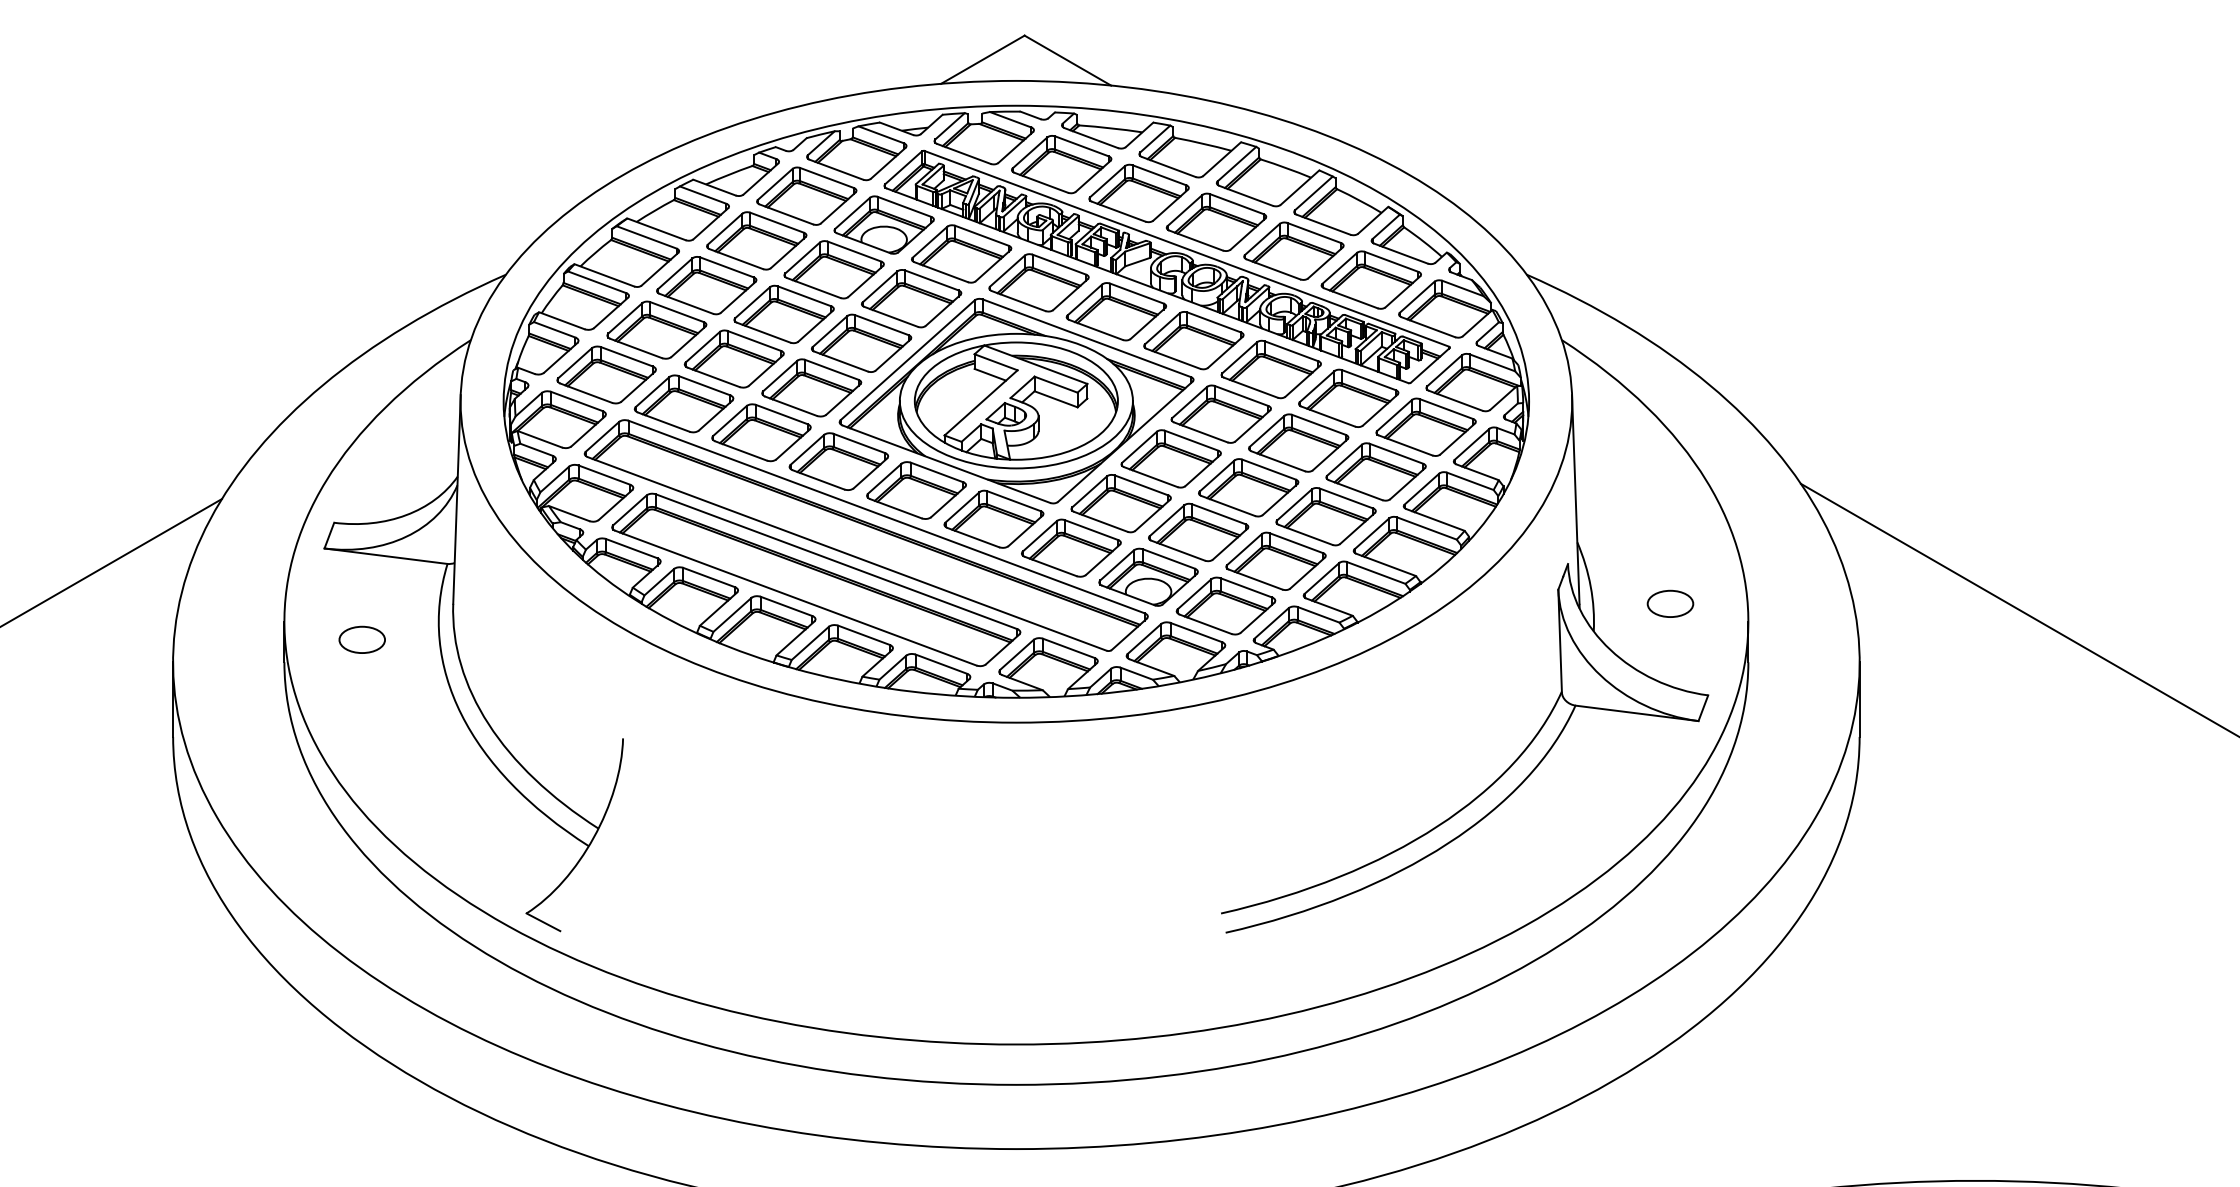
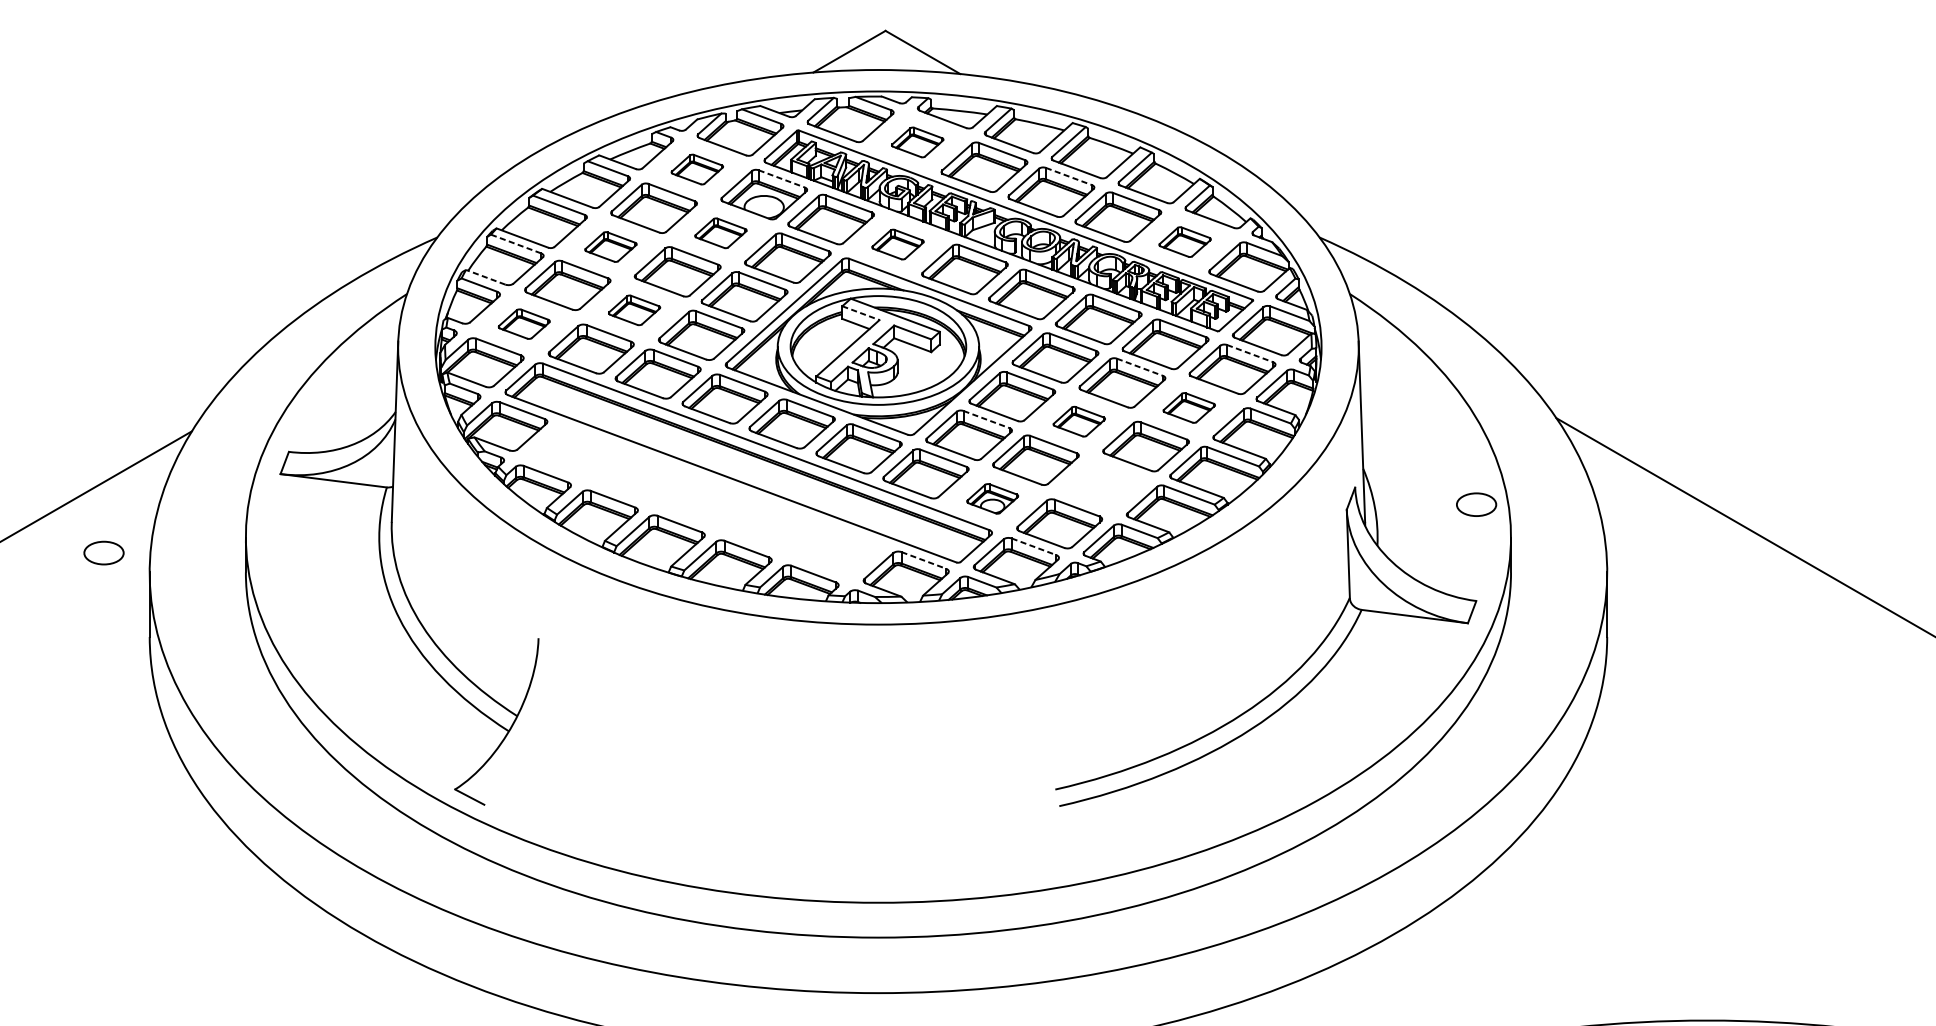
part: (1061, 164) -> (917, 142), size x0.6
part: (806, 195) -> (697, 169), size x0.6
line: (1236, 204) -> (1068, 176), solid -> dashed
line: (904, 206) -> (781, 178), solid -> dashed
part: (833, 269) -> (720, 232), size x0.6
part: (1370, 279) -> (1184, 241), size x0.6
line: (597, 282) -> (516, 244), solid -> dashed
part: (1038, 282) -> (897, 244), size x0.6
part: (706, 285) -> (610, 246), size x0.6
line: (561, 320) -> (485, 277), solid -> dashed
part: (733, 358) -> (633, 309), size x0.6
line: (996, 362) -> (861, 313), solid -> dashed
part: (606, 374) -> (524, 323), size x0.6
line: (1446, 409) -> (1250, 353), solid -> dashed
line: (1319, 424) -> (1140, 366), solid -> dashed
part: (1375, 471) -> (1188, 407), size x0.6
line: (1141, 485) -> (986, 419), solid -> dashed
part: (1248, 487) -> (1079, 421), size x0.6
part: (1275, 560) -> (1102, 484), removed
part: (1148, 576) -> (992, 498), size x0.6
part: (816, 579) -> (705, 500), removed
part: (1670, 603) -> (1476, 504), moved
line: (1196, 632) -> (1034, 546), solid -> dashed
part: (361, 639) -> (103, 552), moved
line: (1068, 648) -> (923, 560), solid -> dashed

